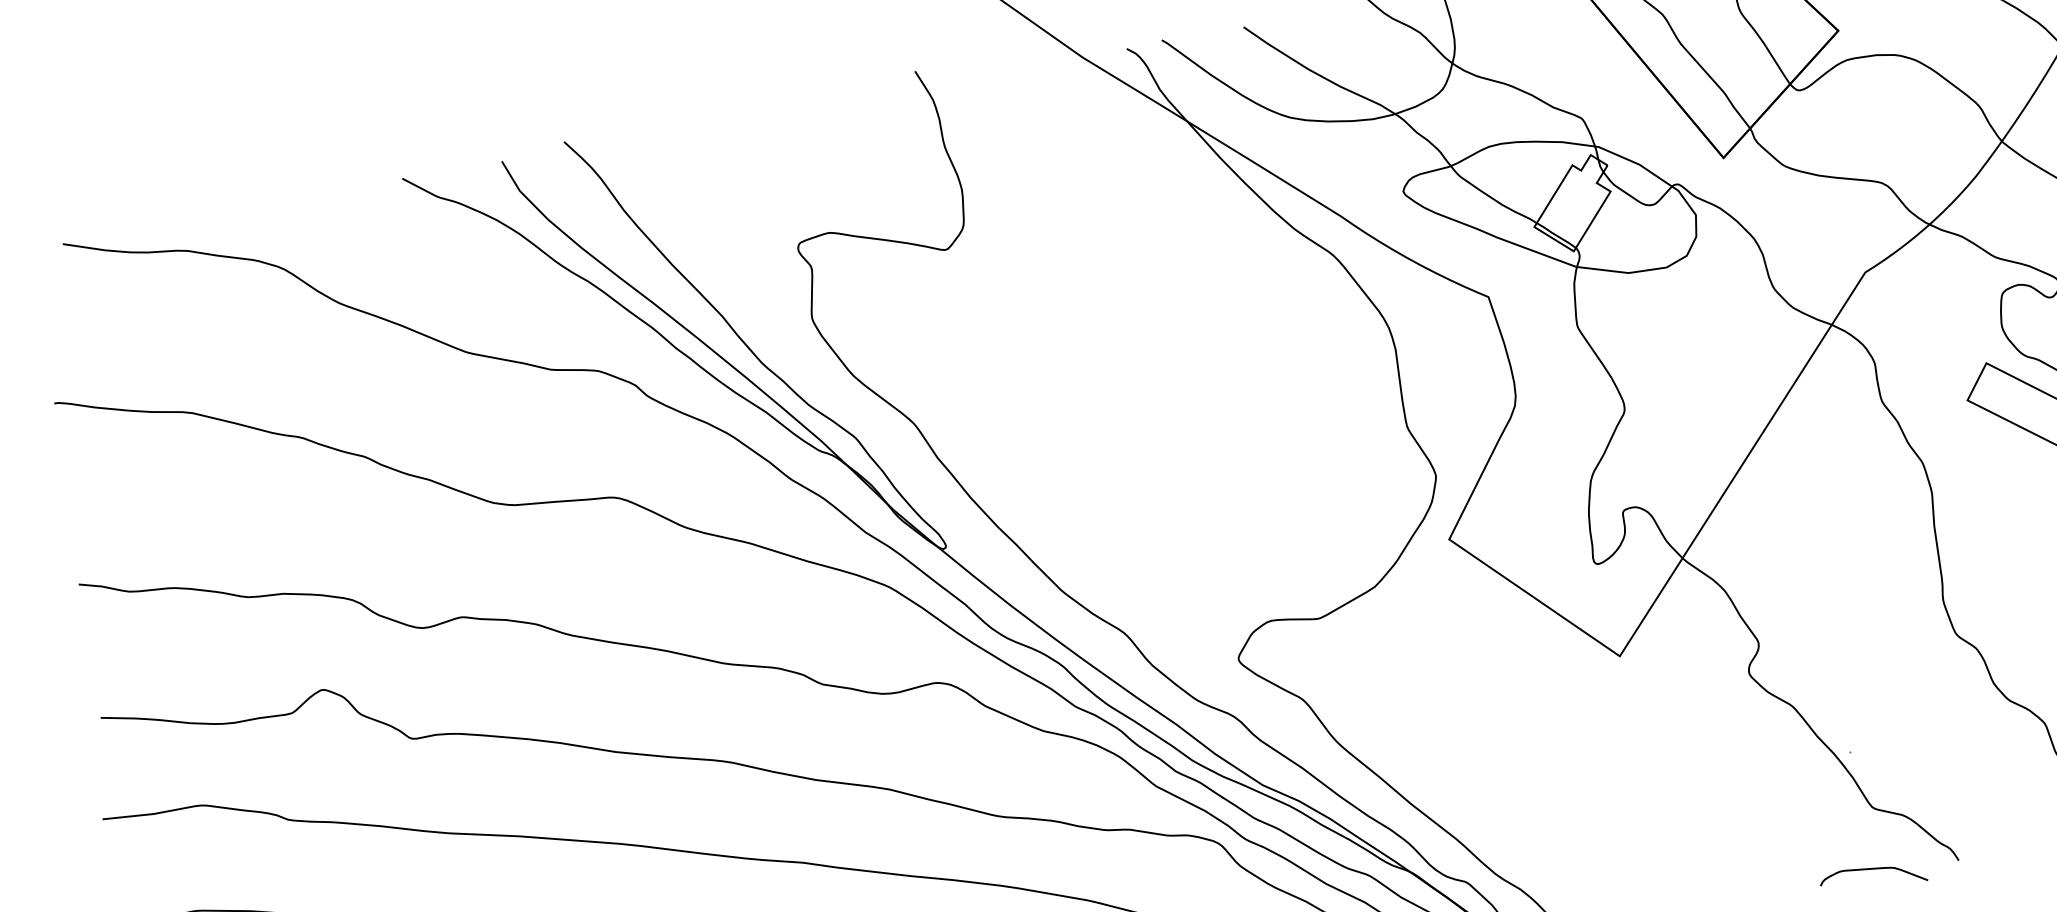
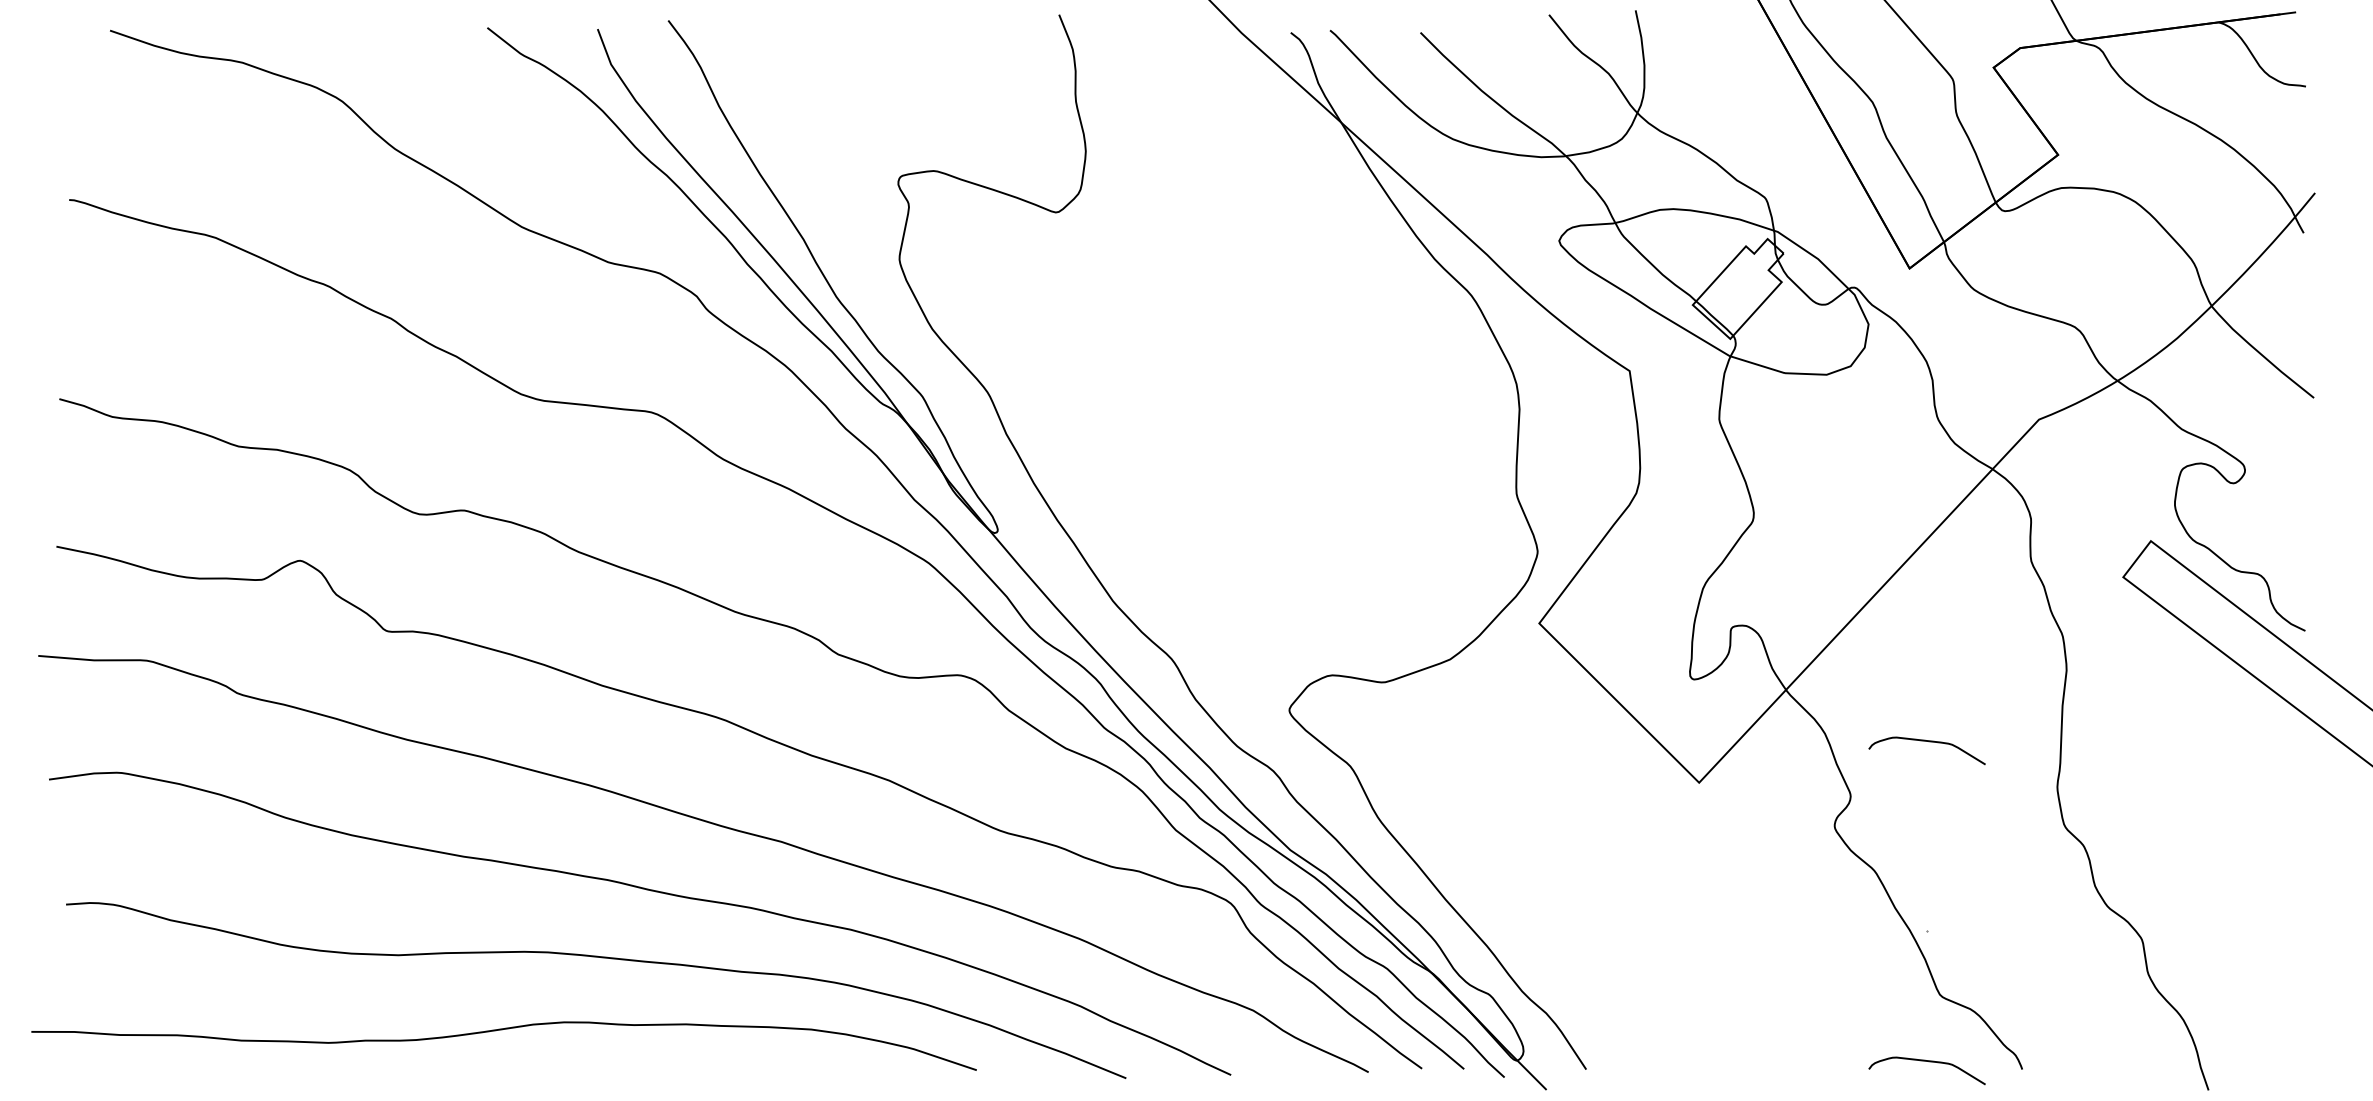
curve: (1820, 581) -> (1929, 742), added

